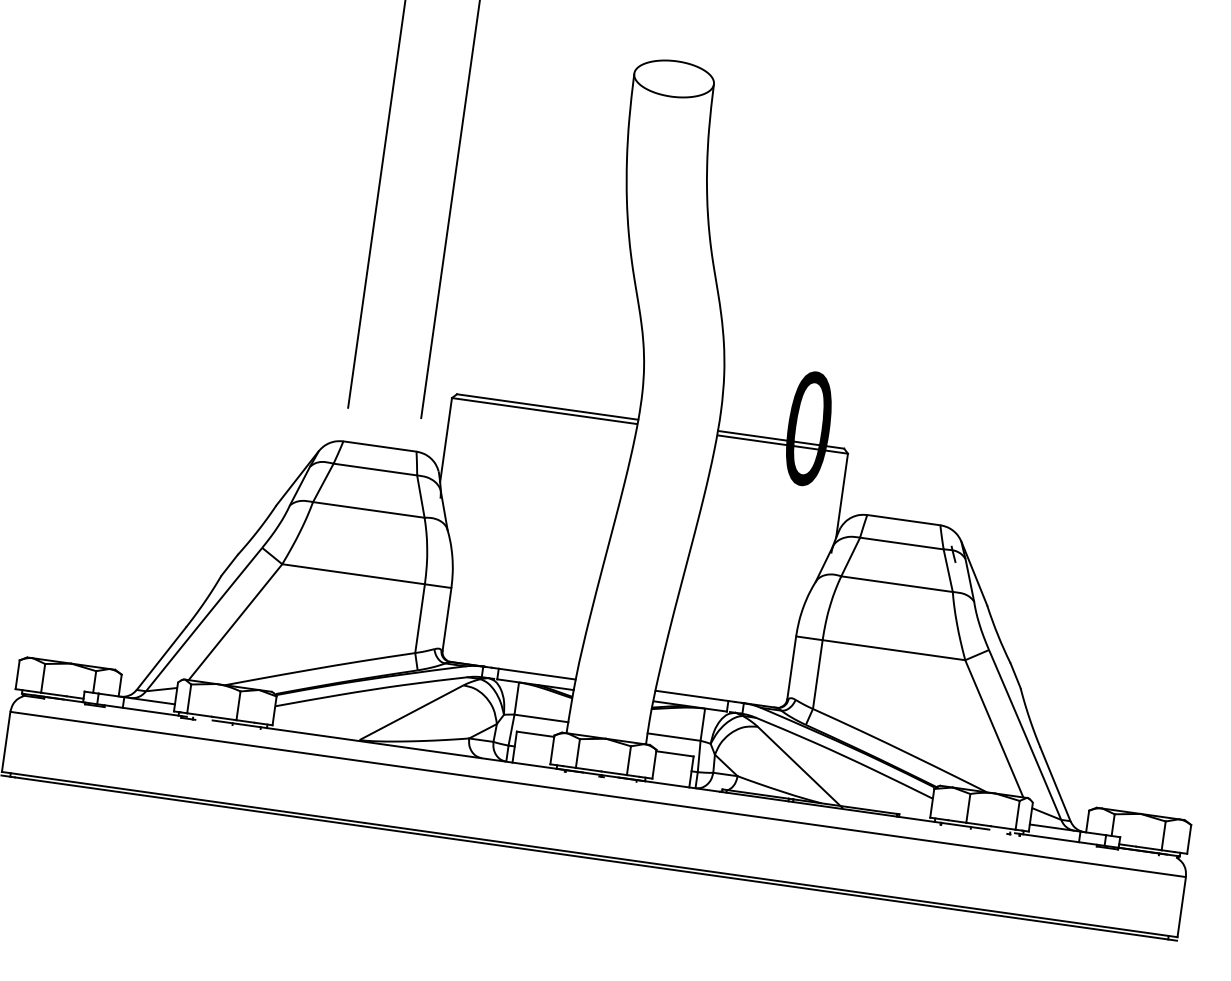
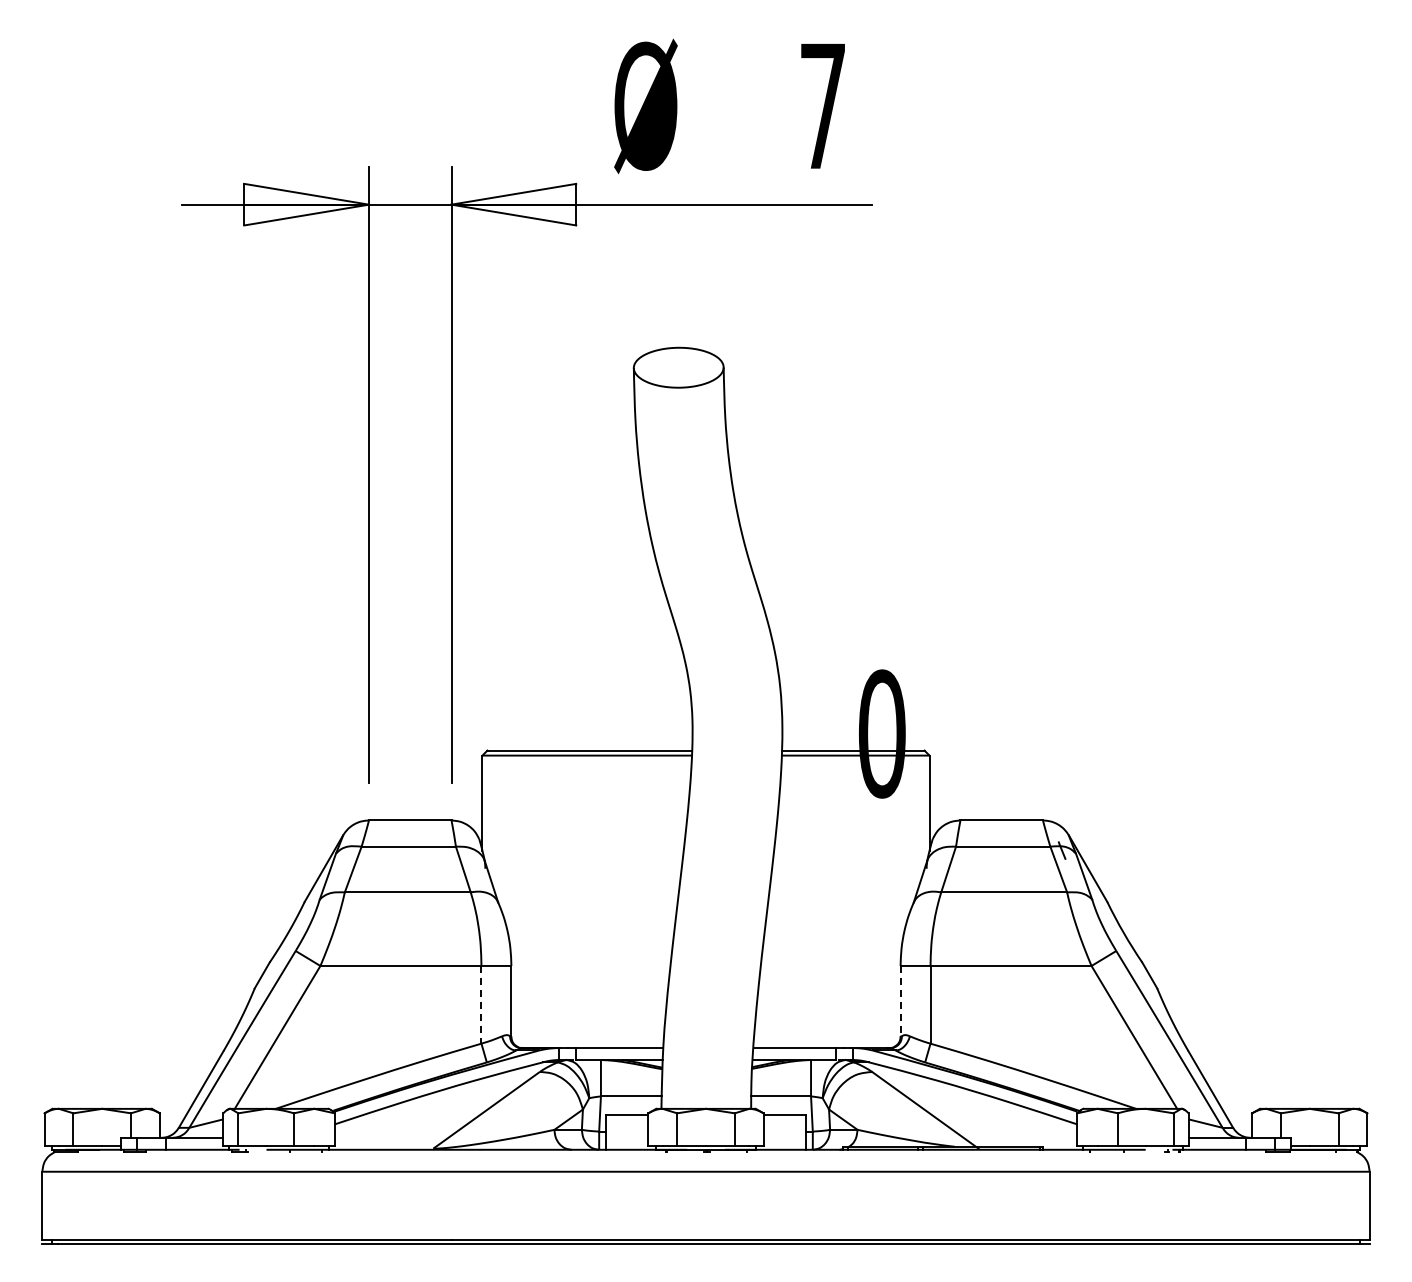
line: (420, 618) -> (481, 1004), solid -> dashed
line: (791, 667) -> (900, 1001), solid -> dashed

